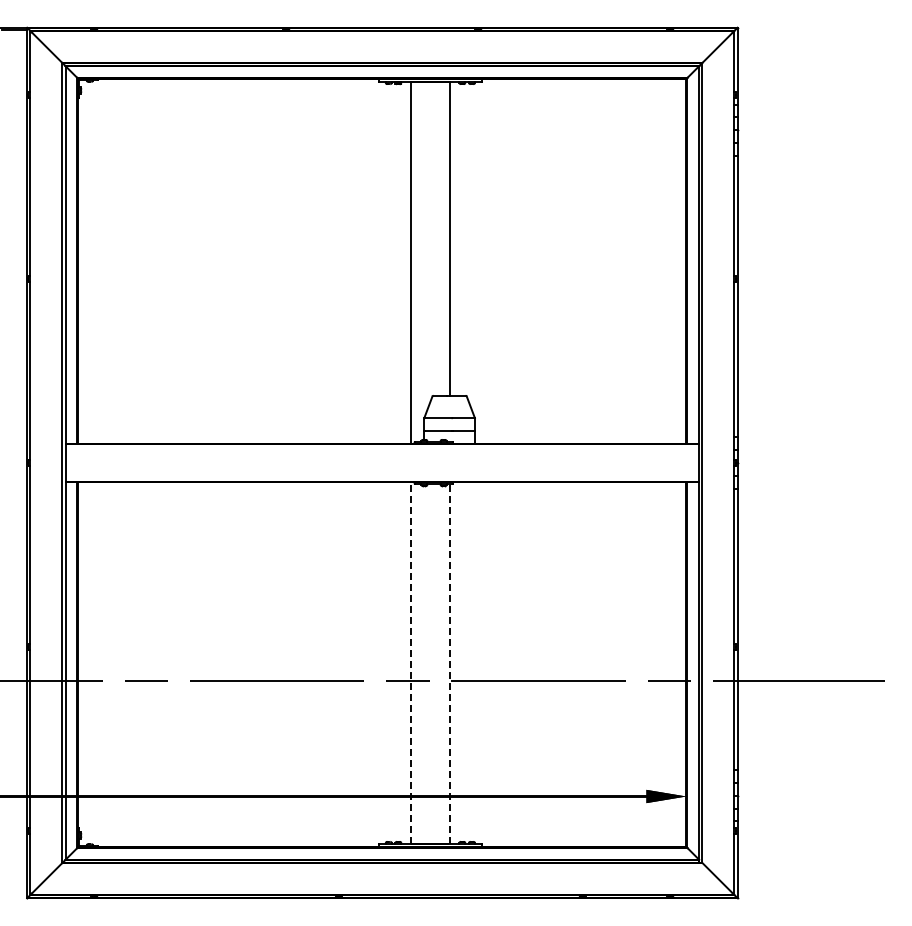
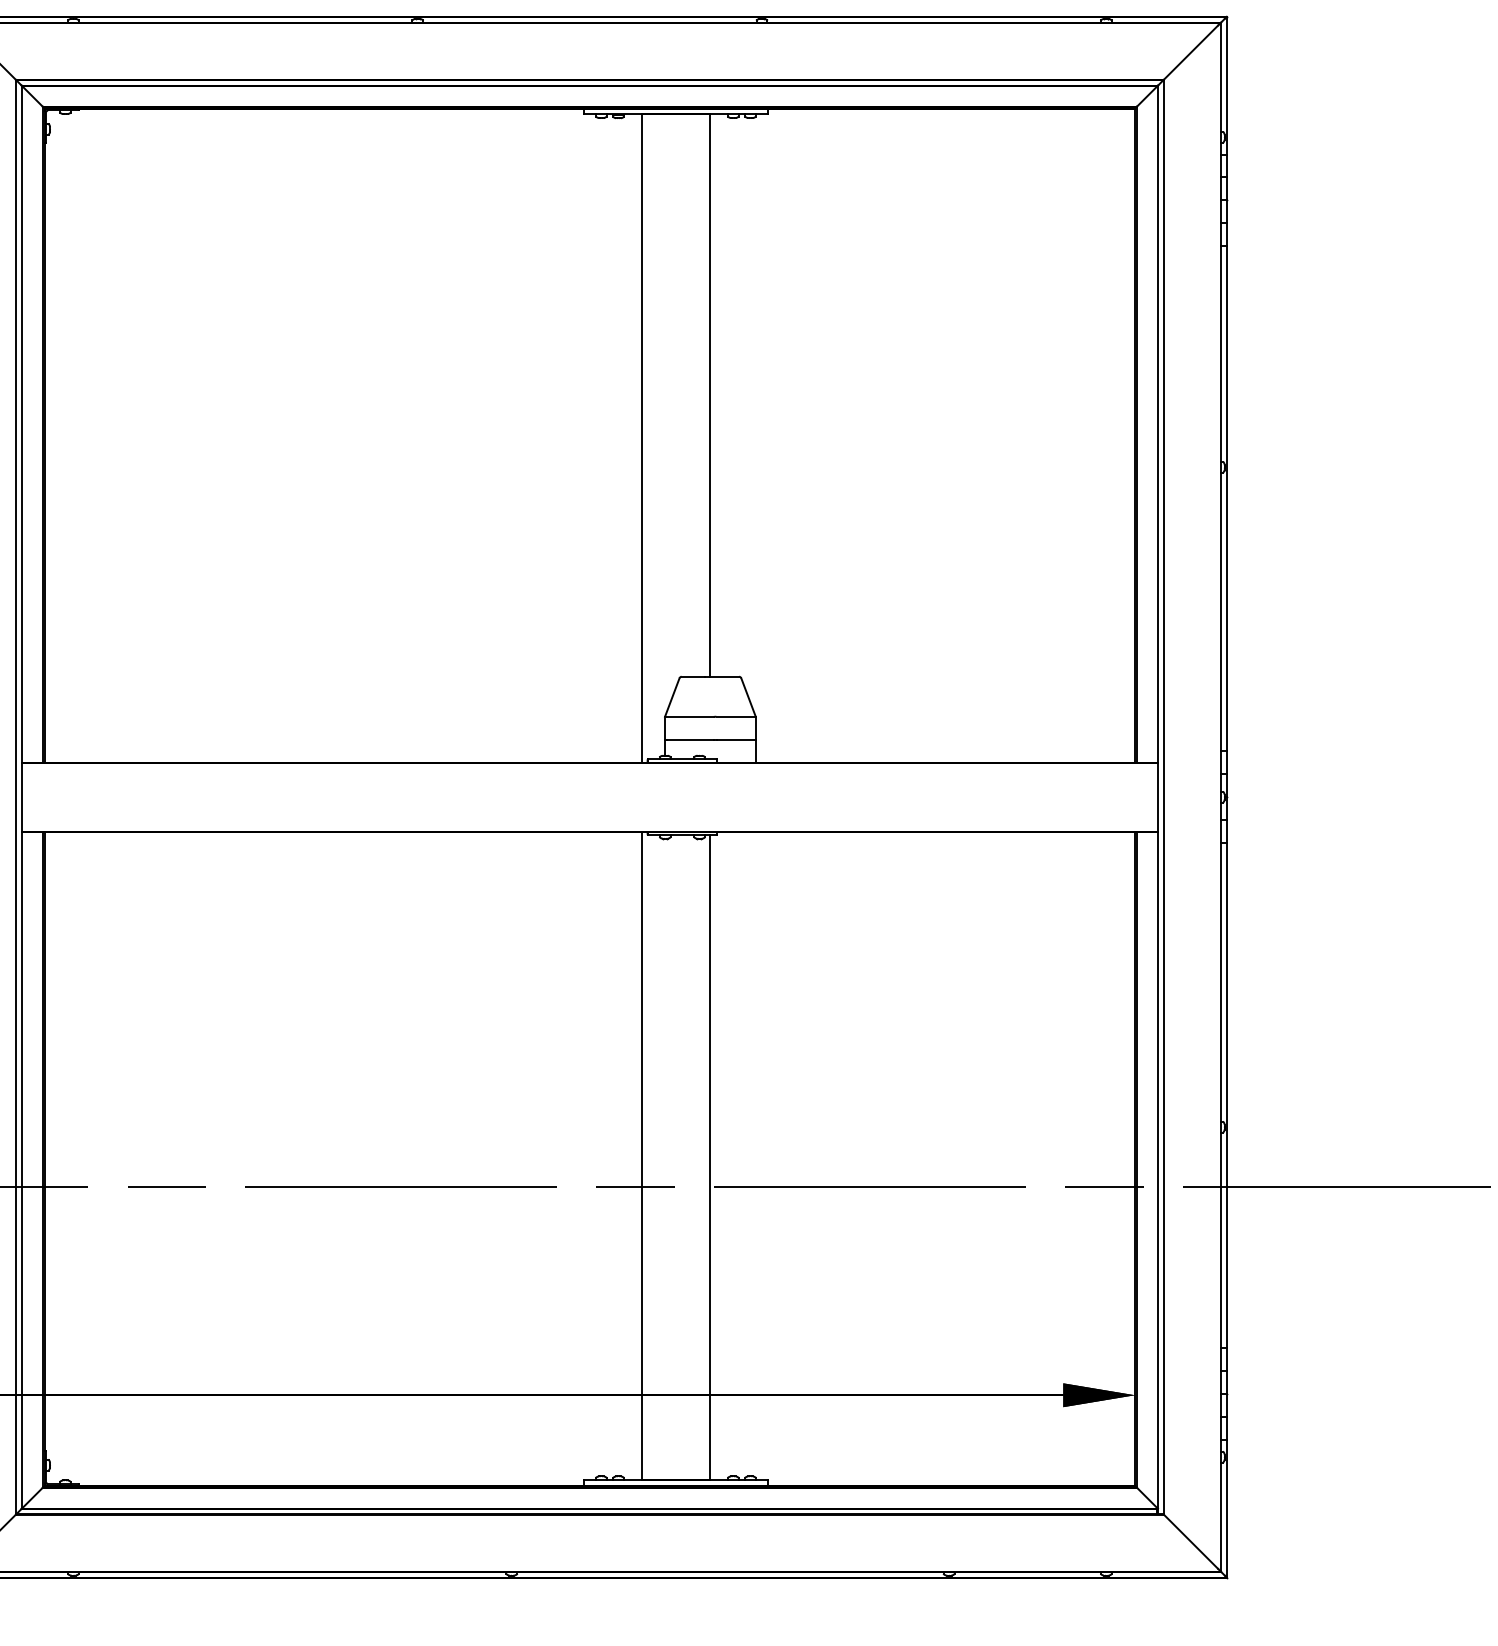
line: (411, 663) -> (642, 1156), dashed -> solid
line: (449, 663) -> (710, 1156), dashed -> solid

